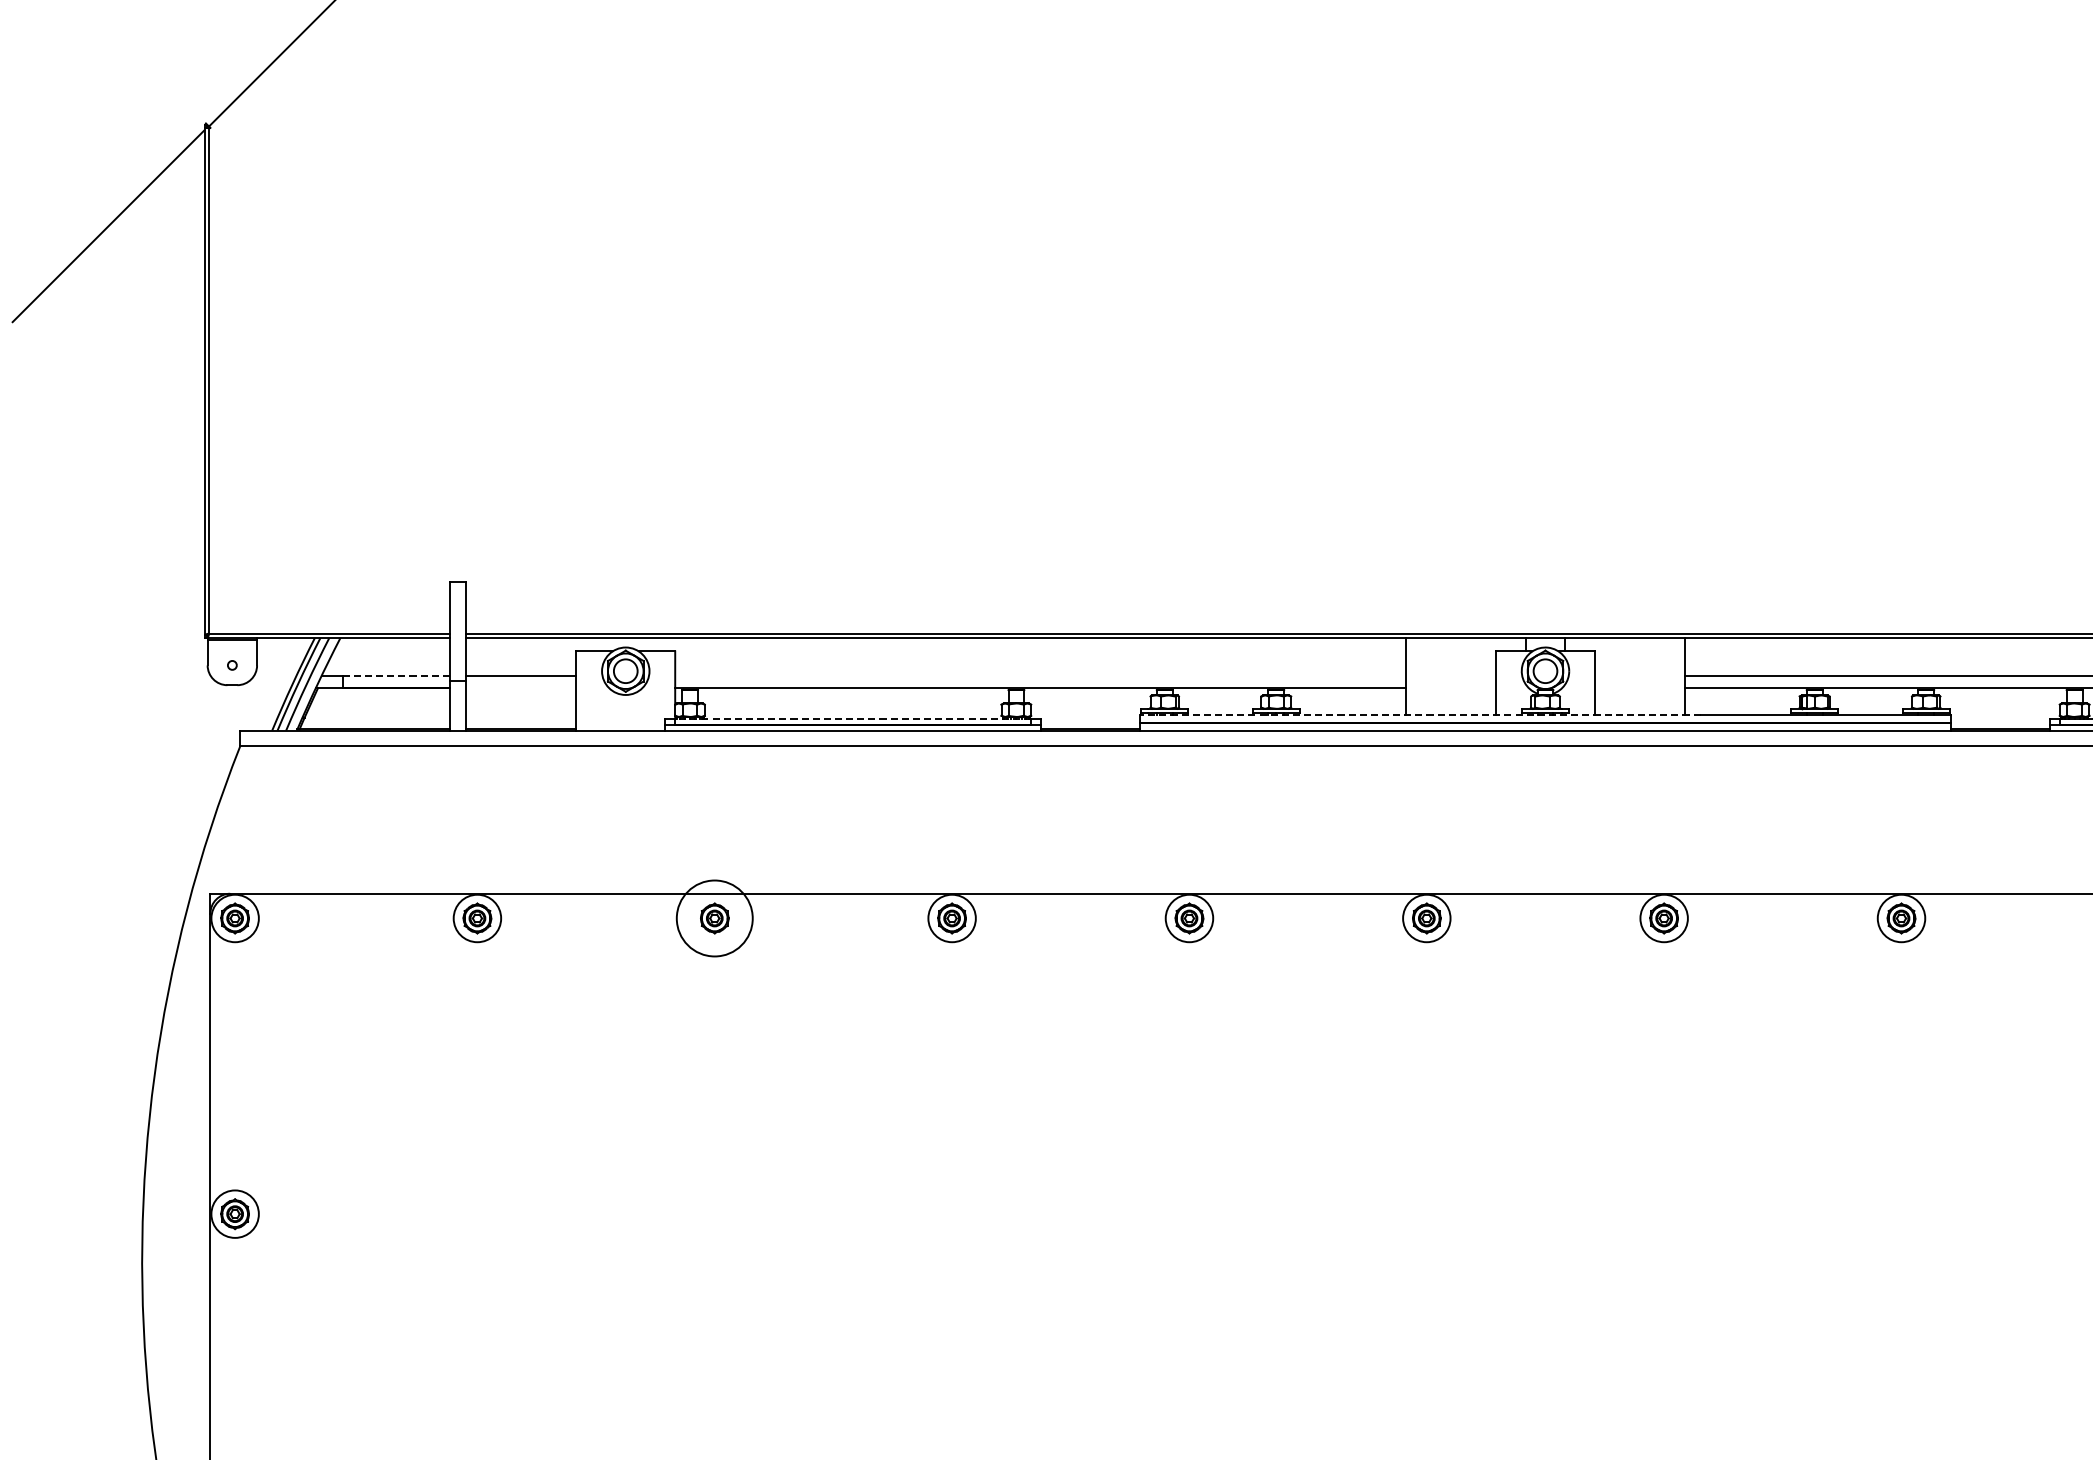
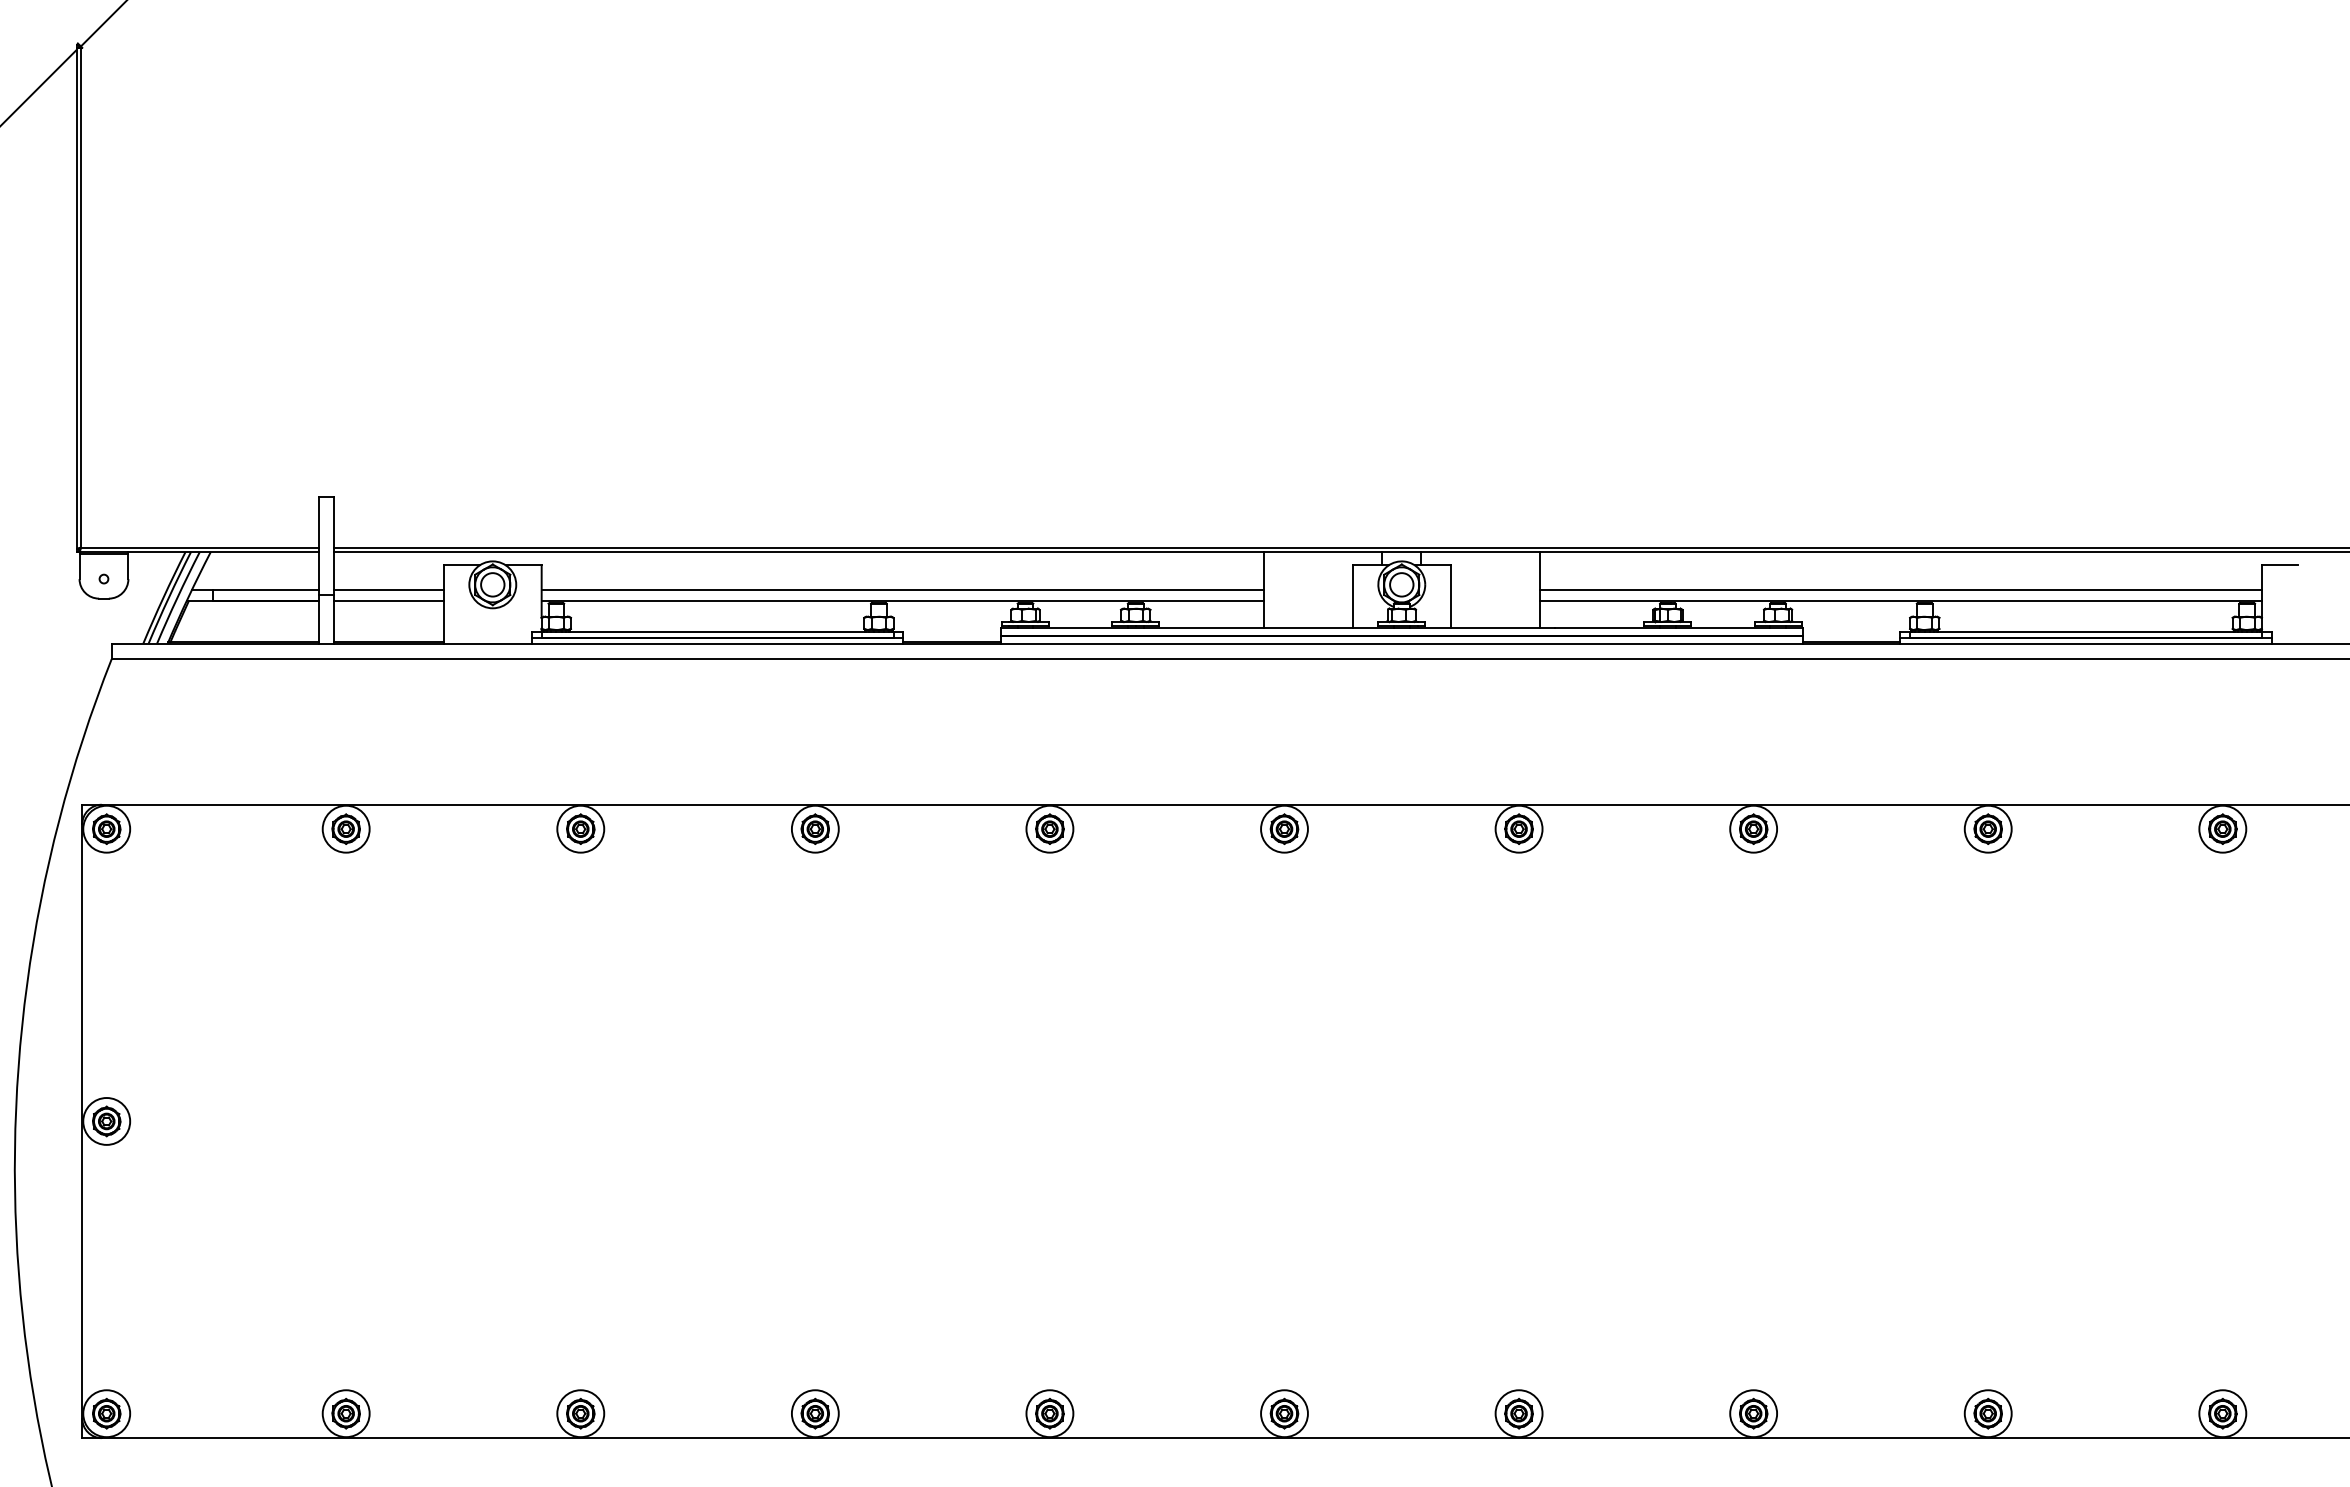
line: (395, 675) -> (265, 589), dashed -> solid
line: (1040, 675) -> (902, 589), added
line: (520, 688) -> (388, 601), added
line: (1419, 714) -> (1277, 627), dashed -> solid
line: (853, 718) -> (717, 631), dashed -> solid
circle: (714, 917) -> (580, 828), size x0.62

